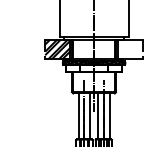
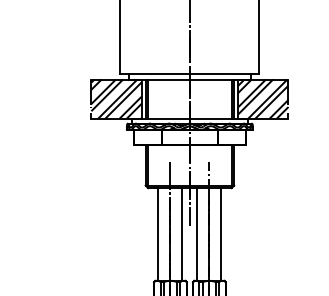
hatch: (129, 48) -> (261, 97), added

